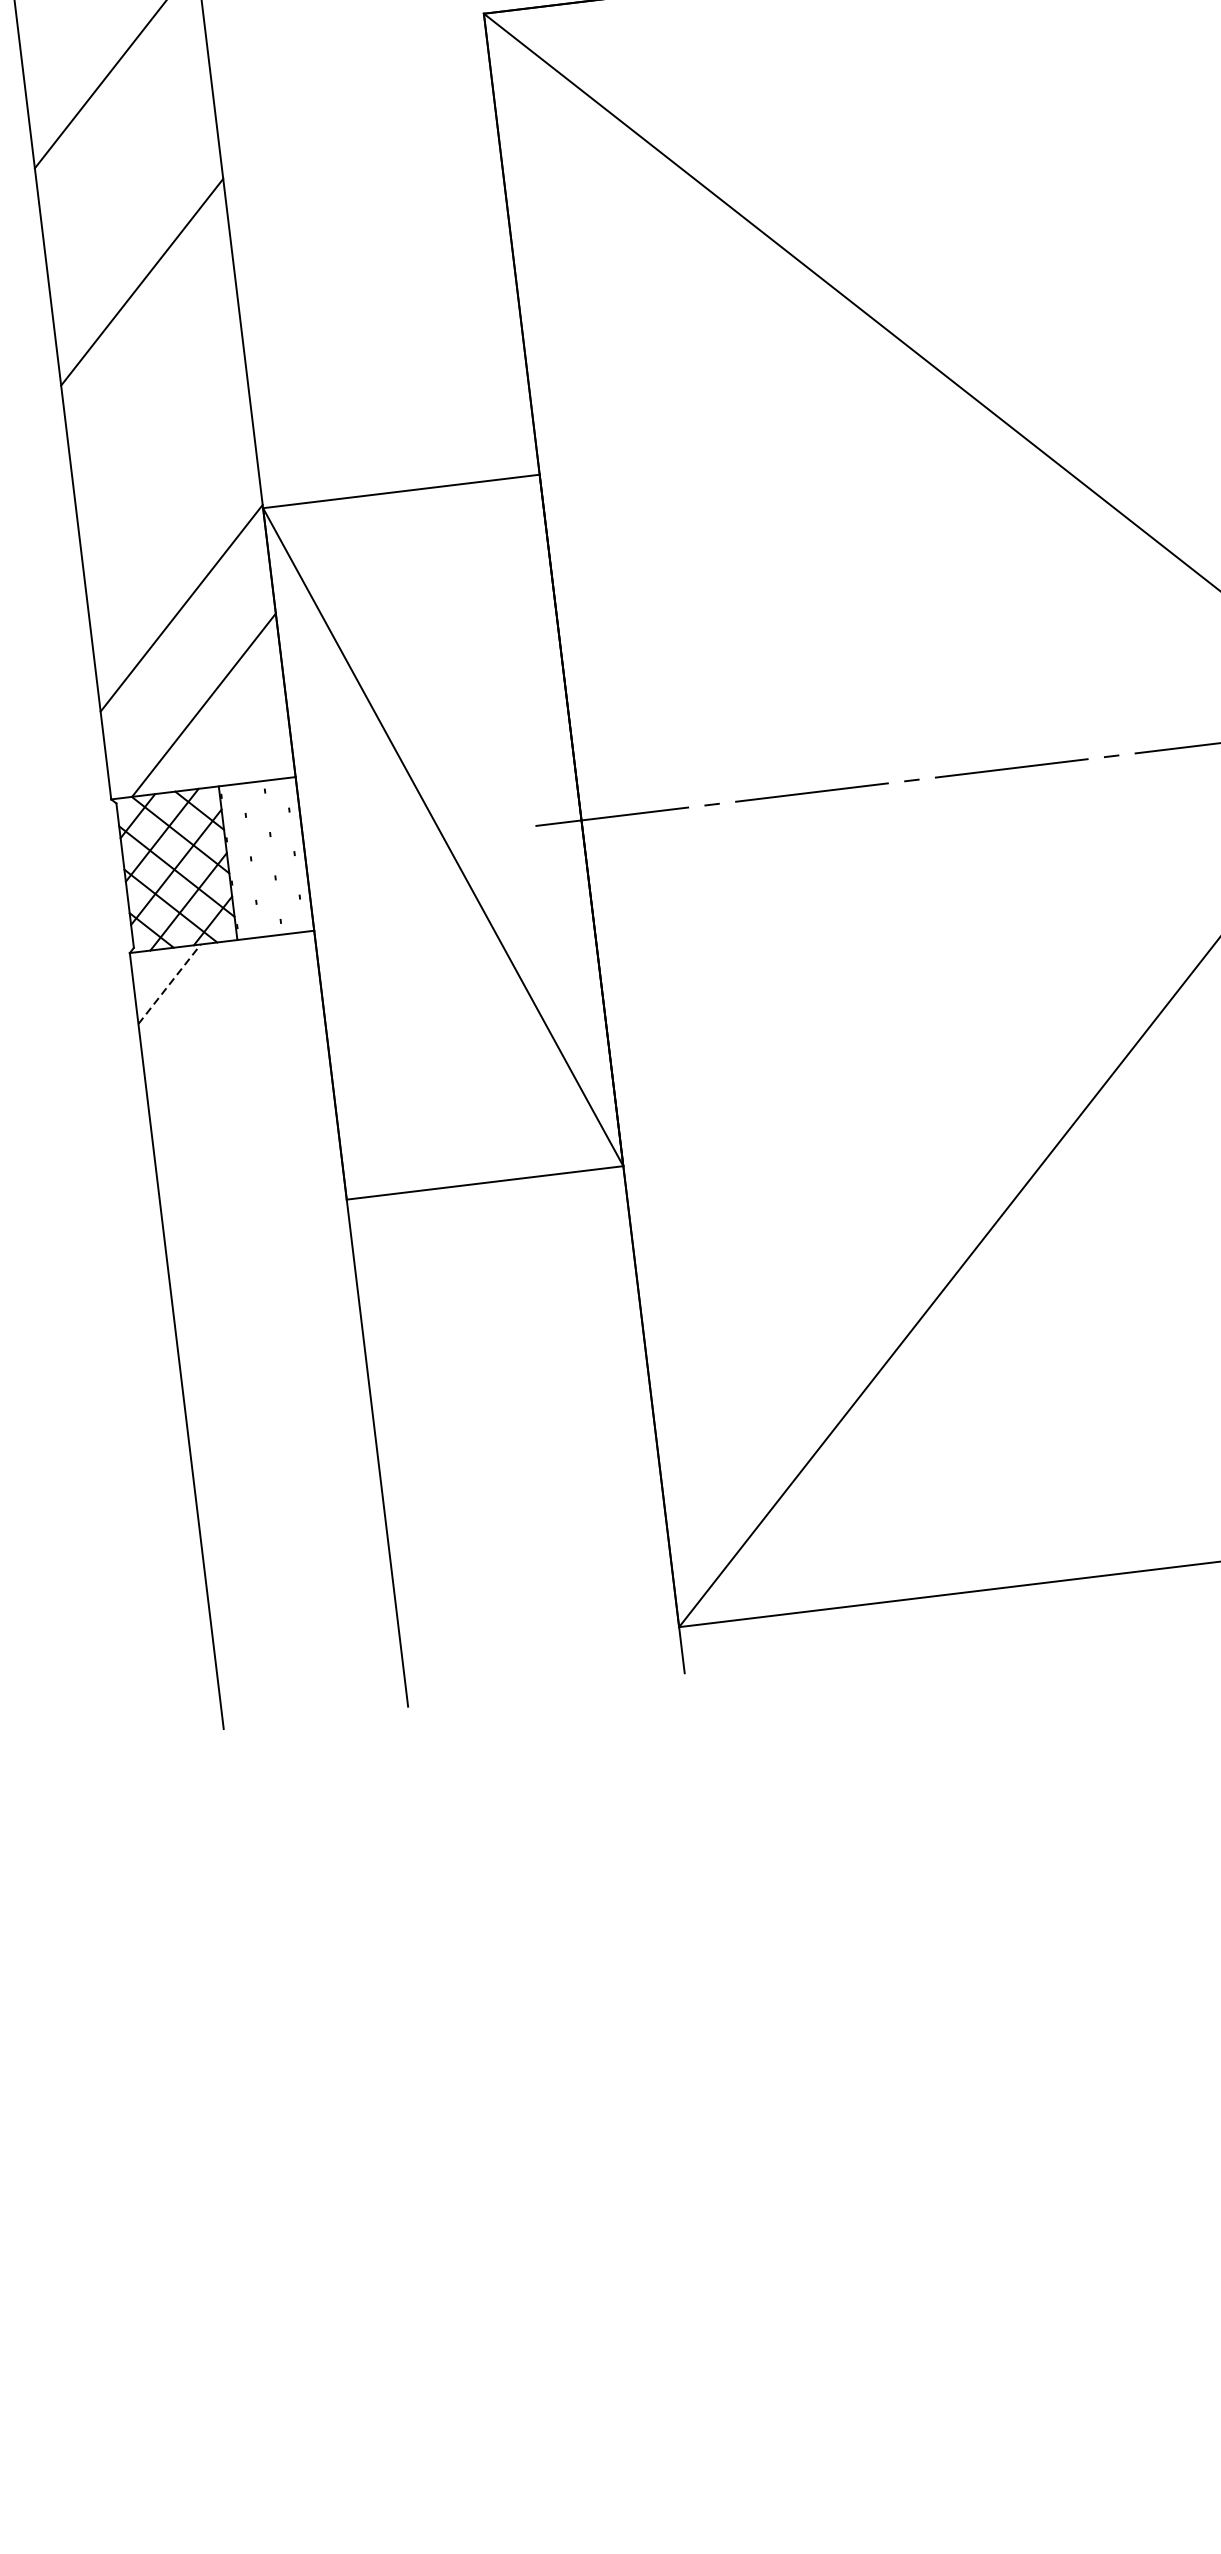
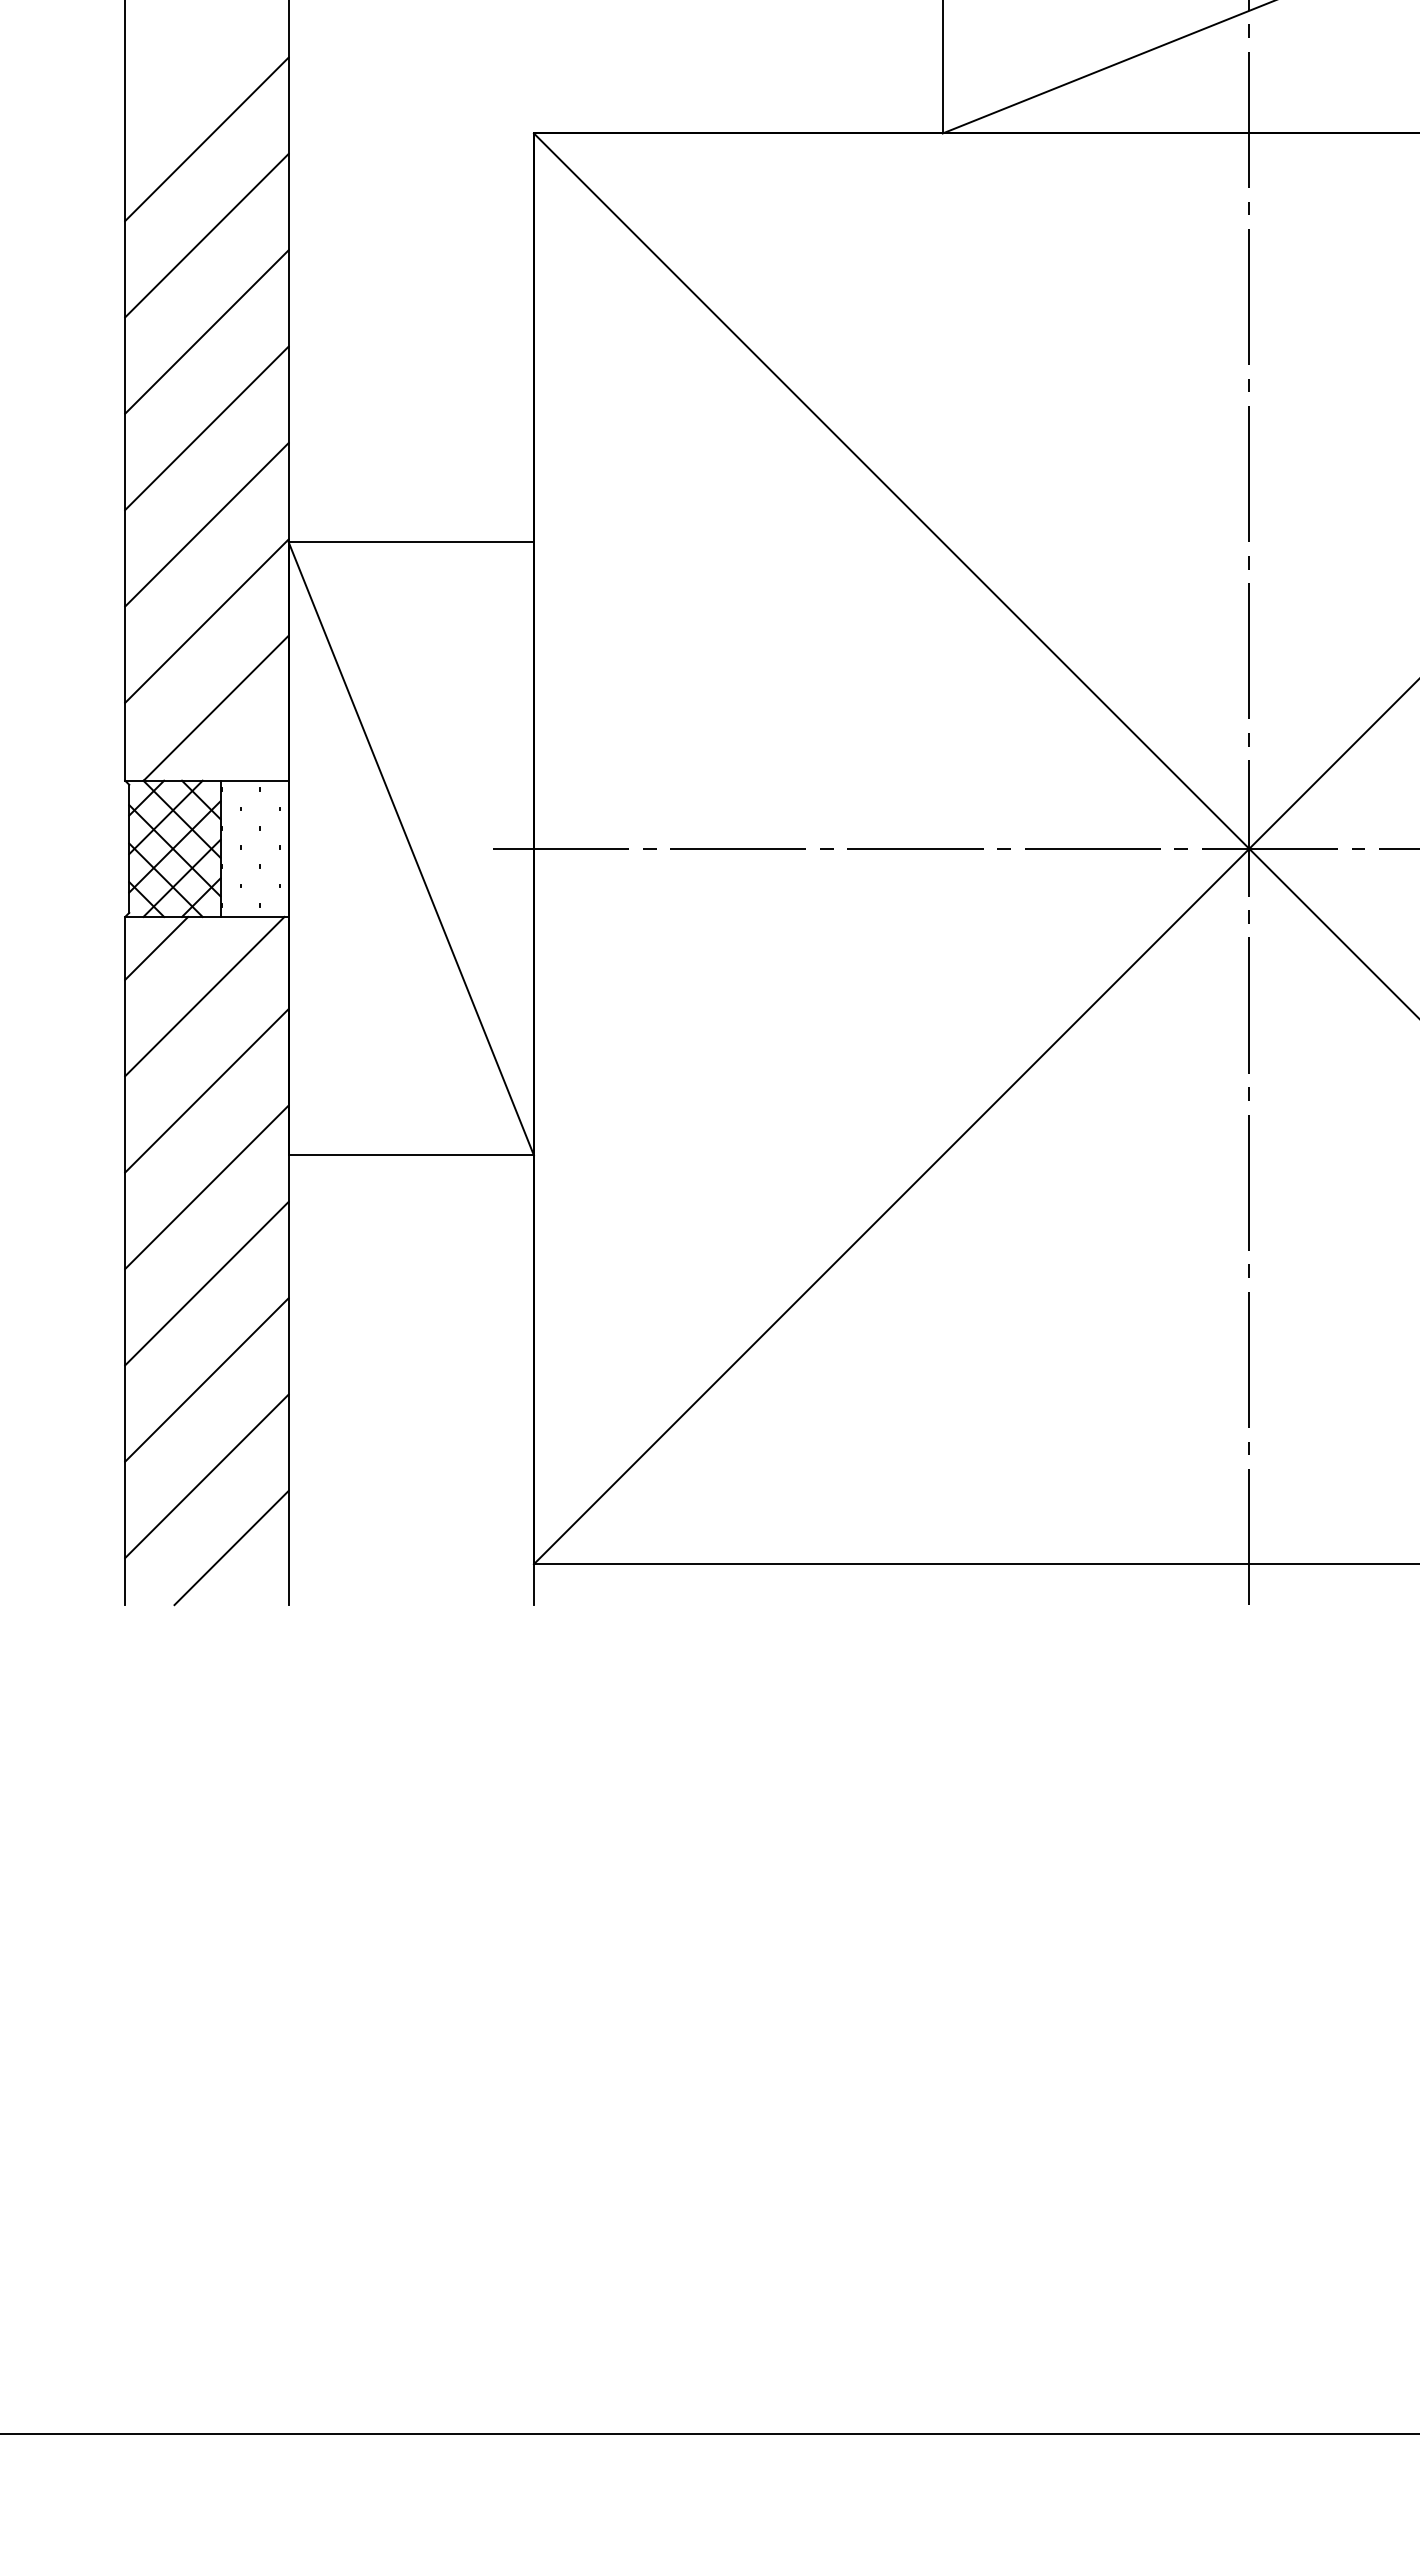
line: (128, 173) -> (206, 235), added
line: (154, 391) -> (206, 428), added
line: (167, 499) -> (206, 524), added
line: (169, 984) -> (156, 948), dashed -> solid
line: (230, 1031) -> (204, 996), added
line: (245, 1137) -> (206, 1090), added
line: (258, 1247) -> (206, 1187), added
line: (271, 1355) -> (206, 1283), added
line: (284, 1463) -> (206, 1379), added
line: (297, 1572) -> (206, 1476), added
line: (335, 1649) -> (231, 1547), added

